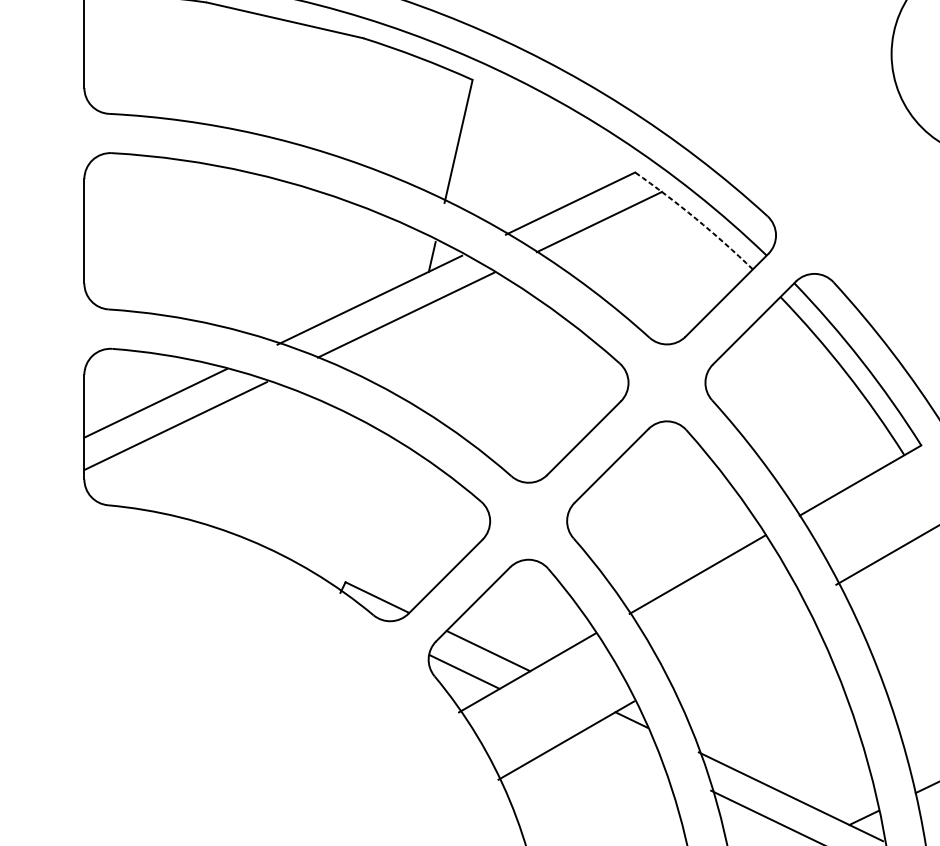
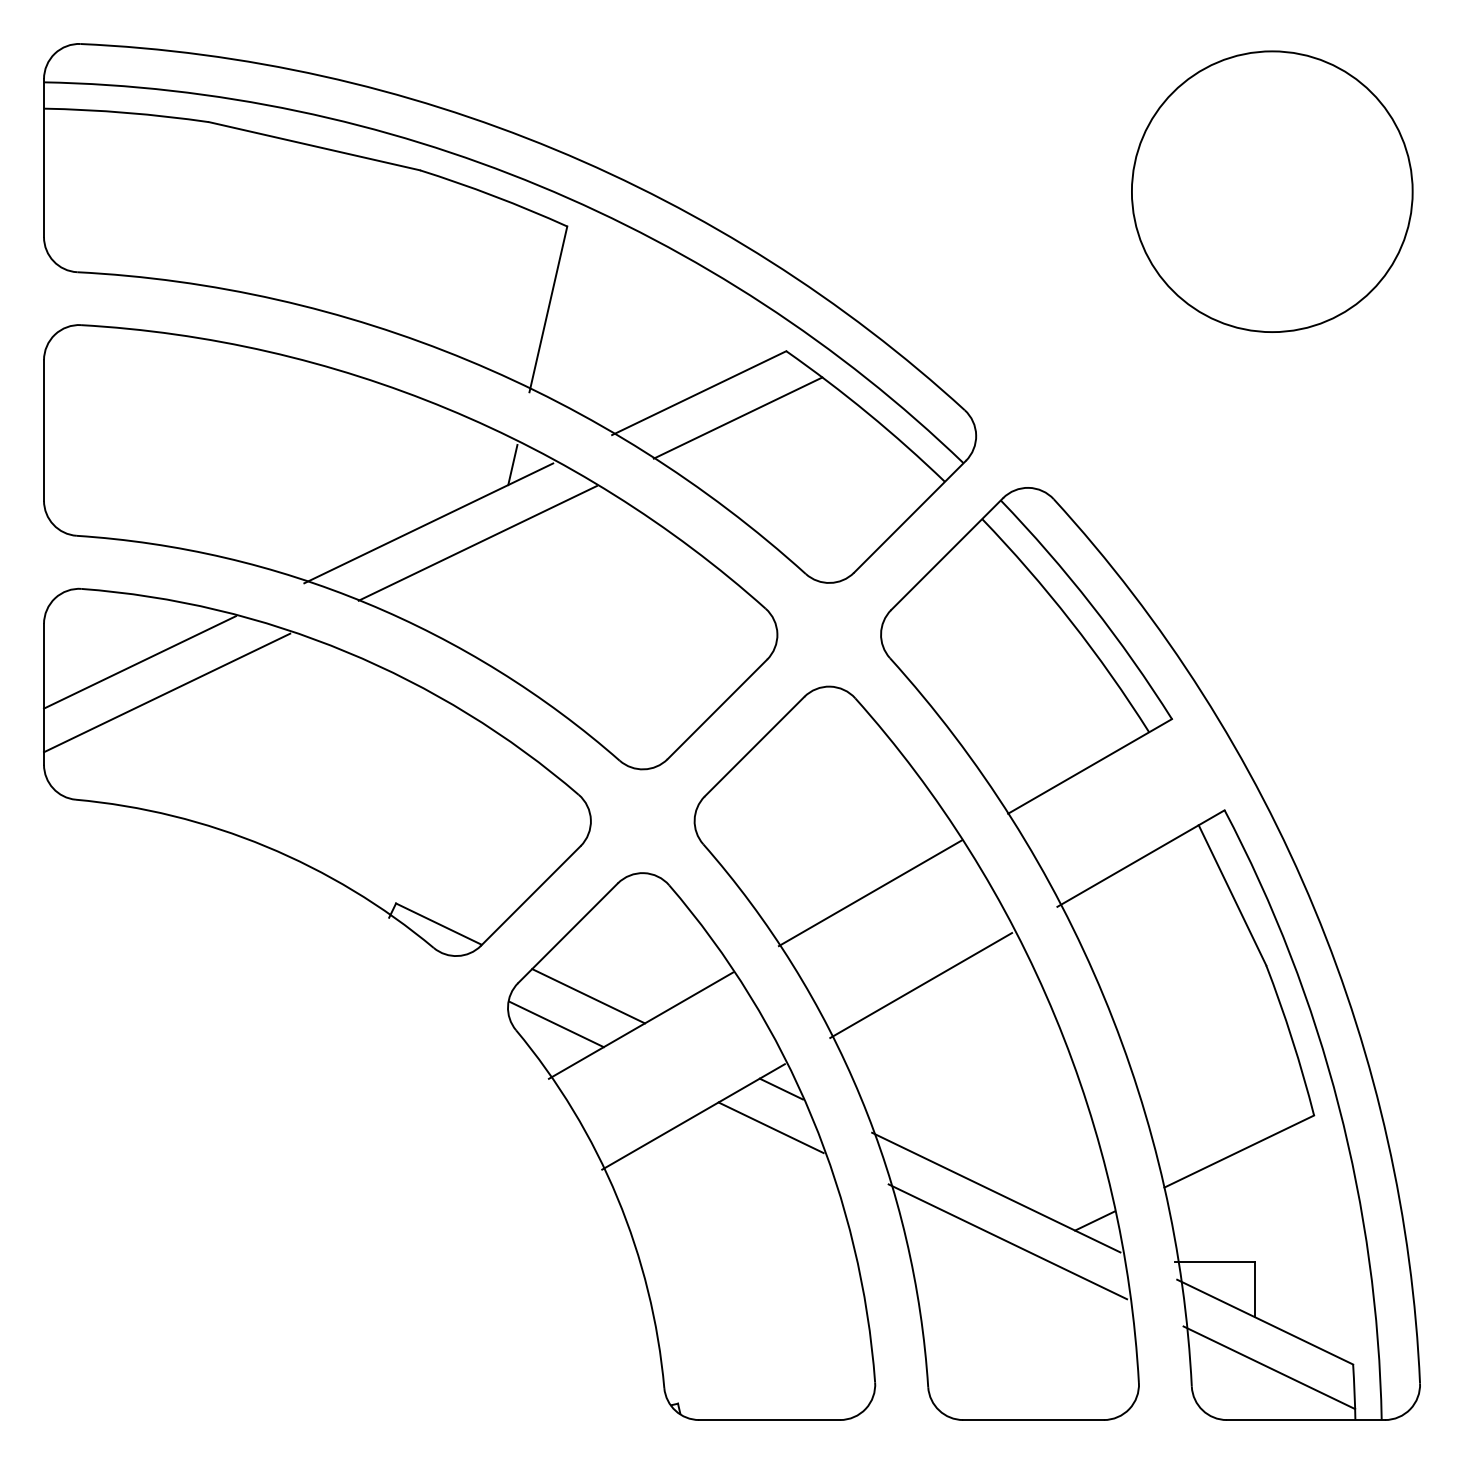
arc: (696, 218) -> (868, 413), dashed -> solid
line: (735, 643) -> (921, 985), added
line: (623, 748) -> (770, 1127), added

